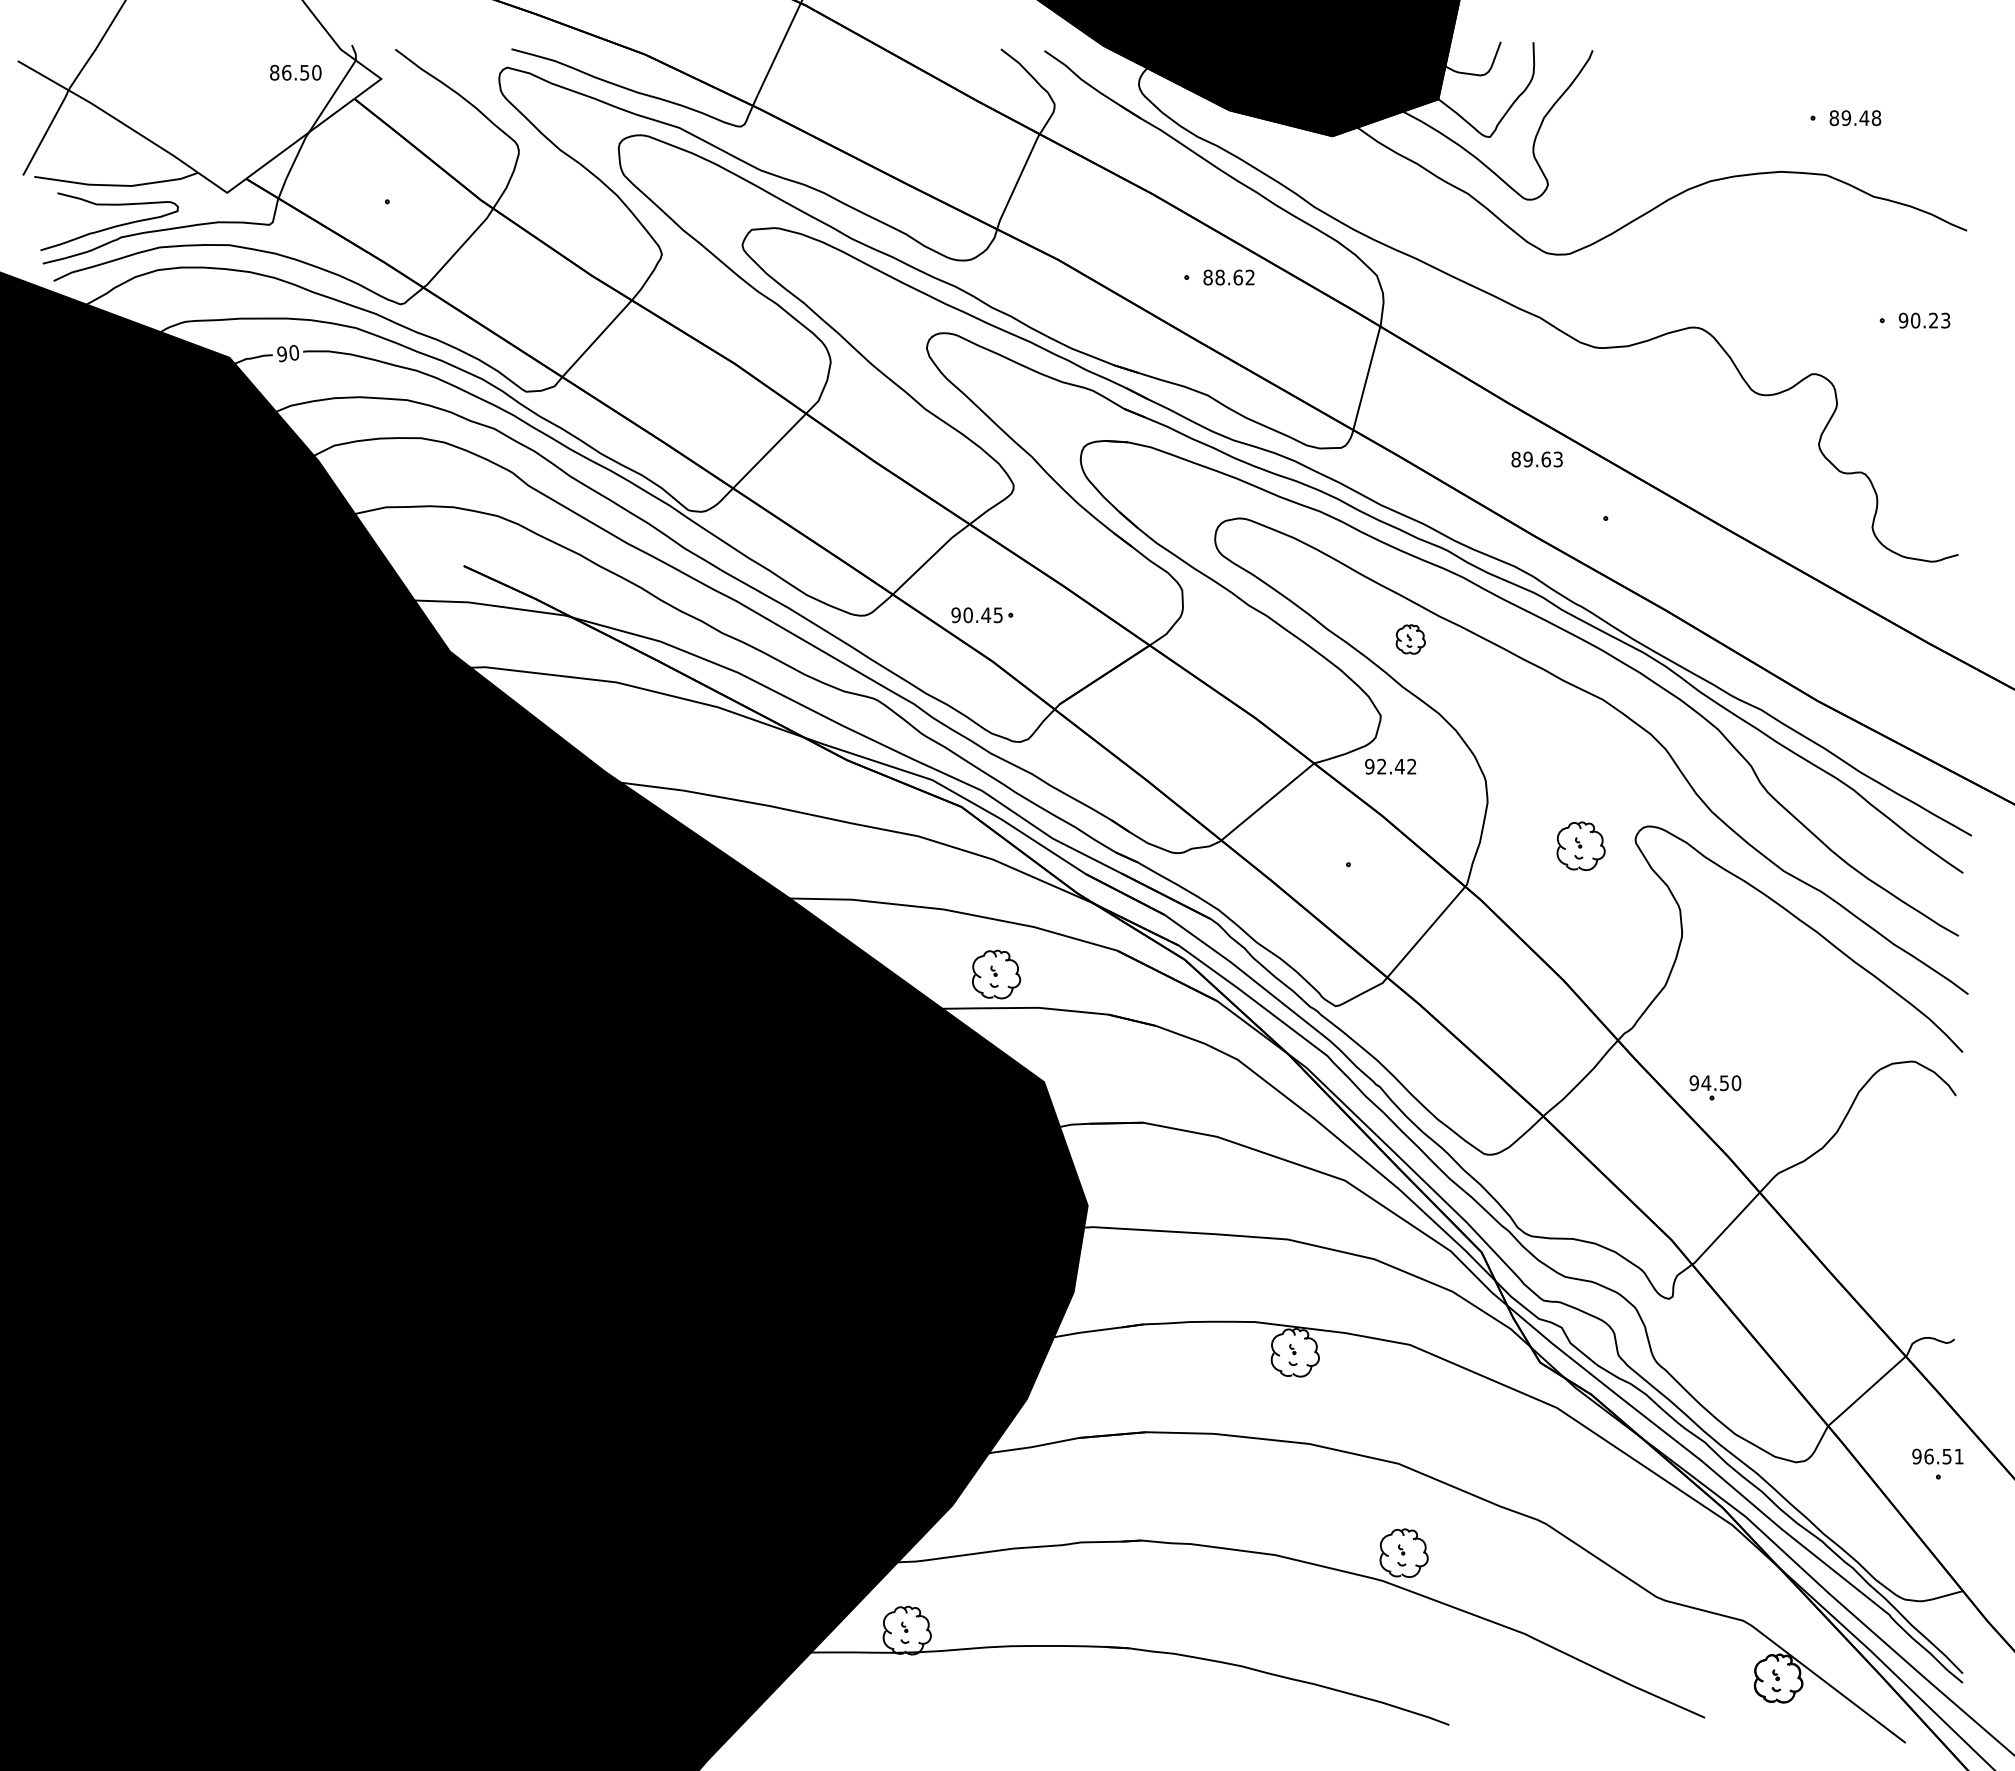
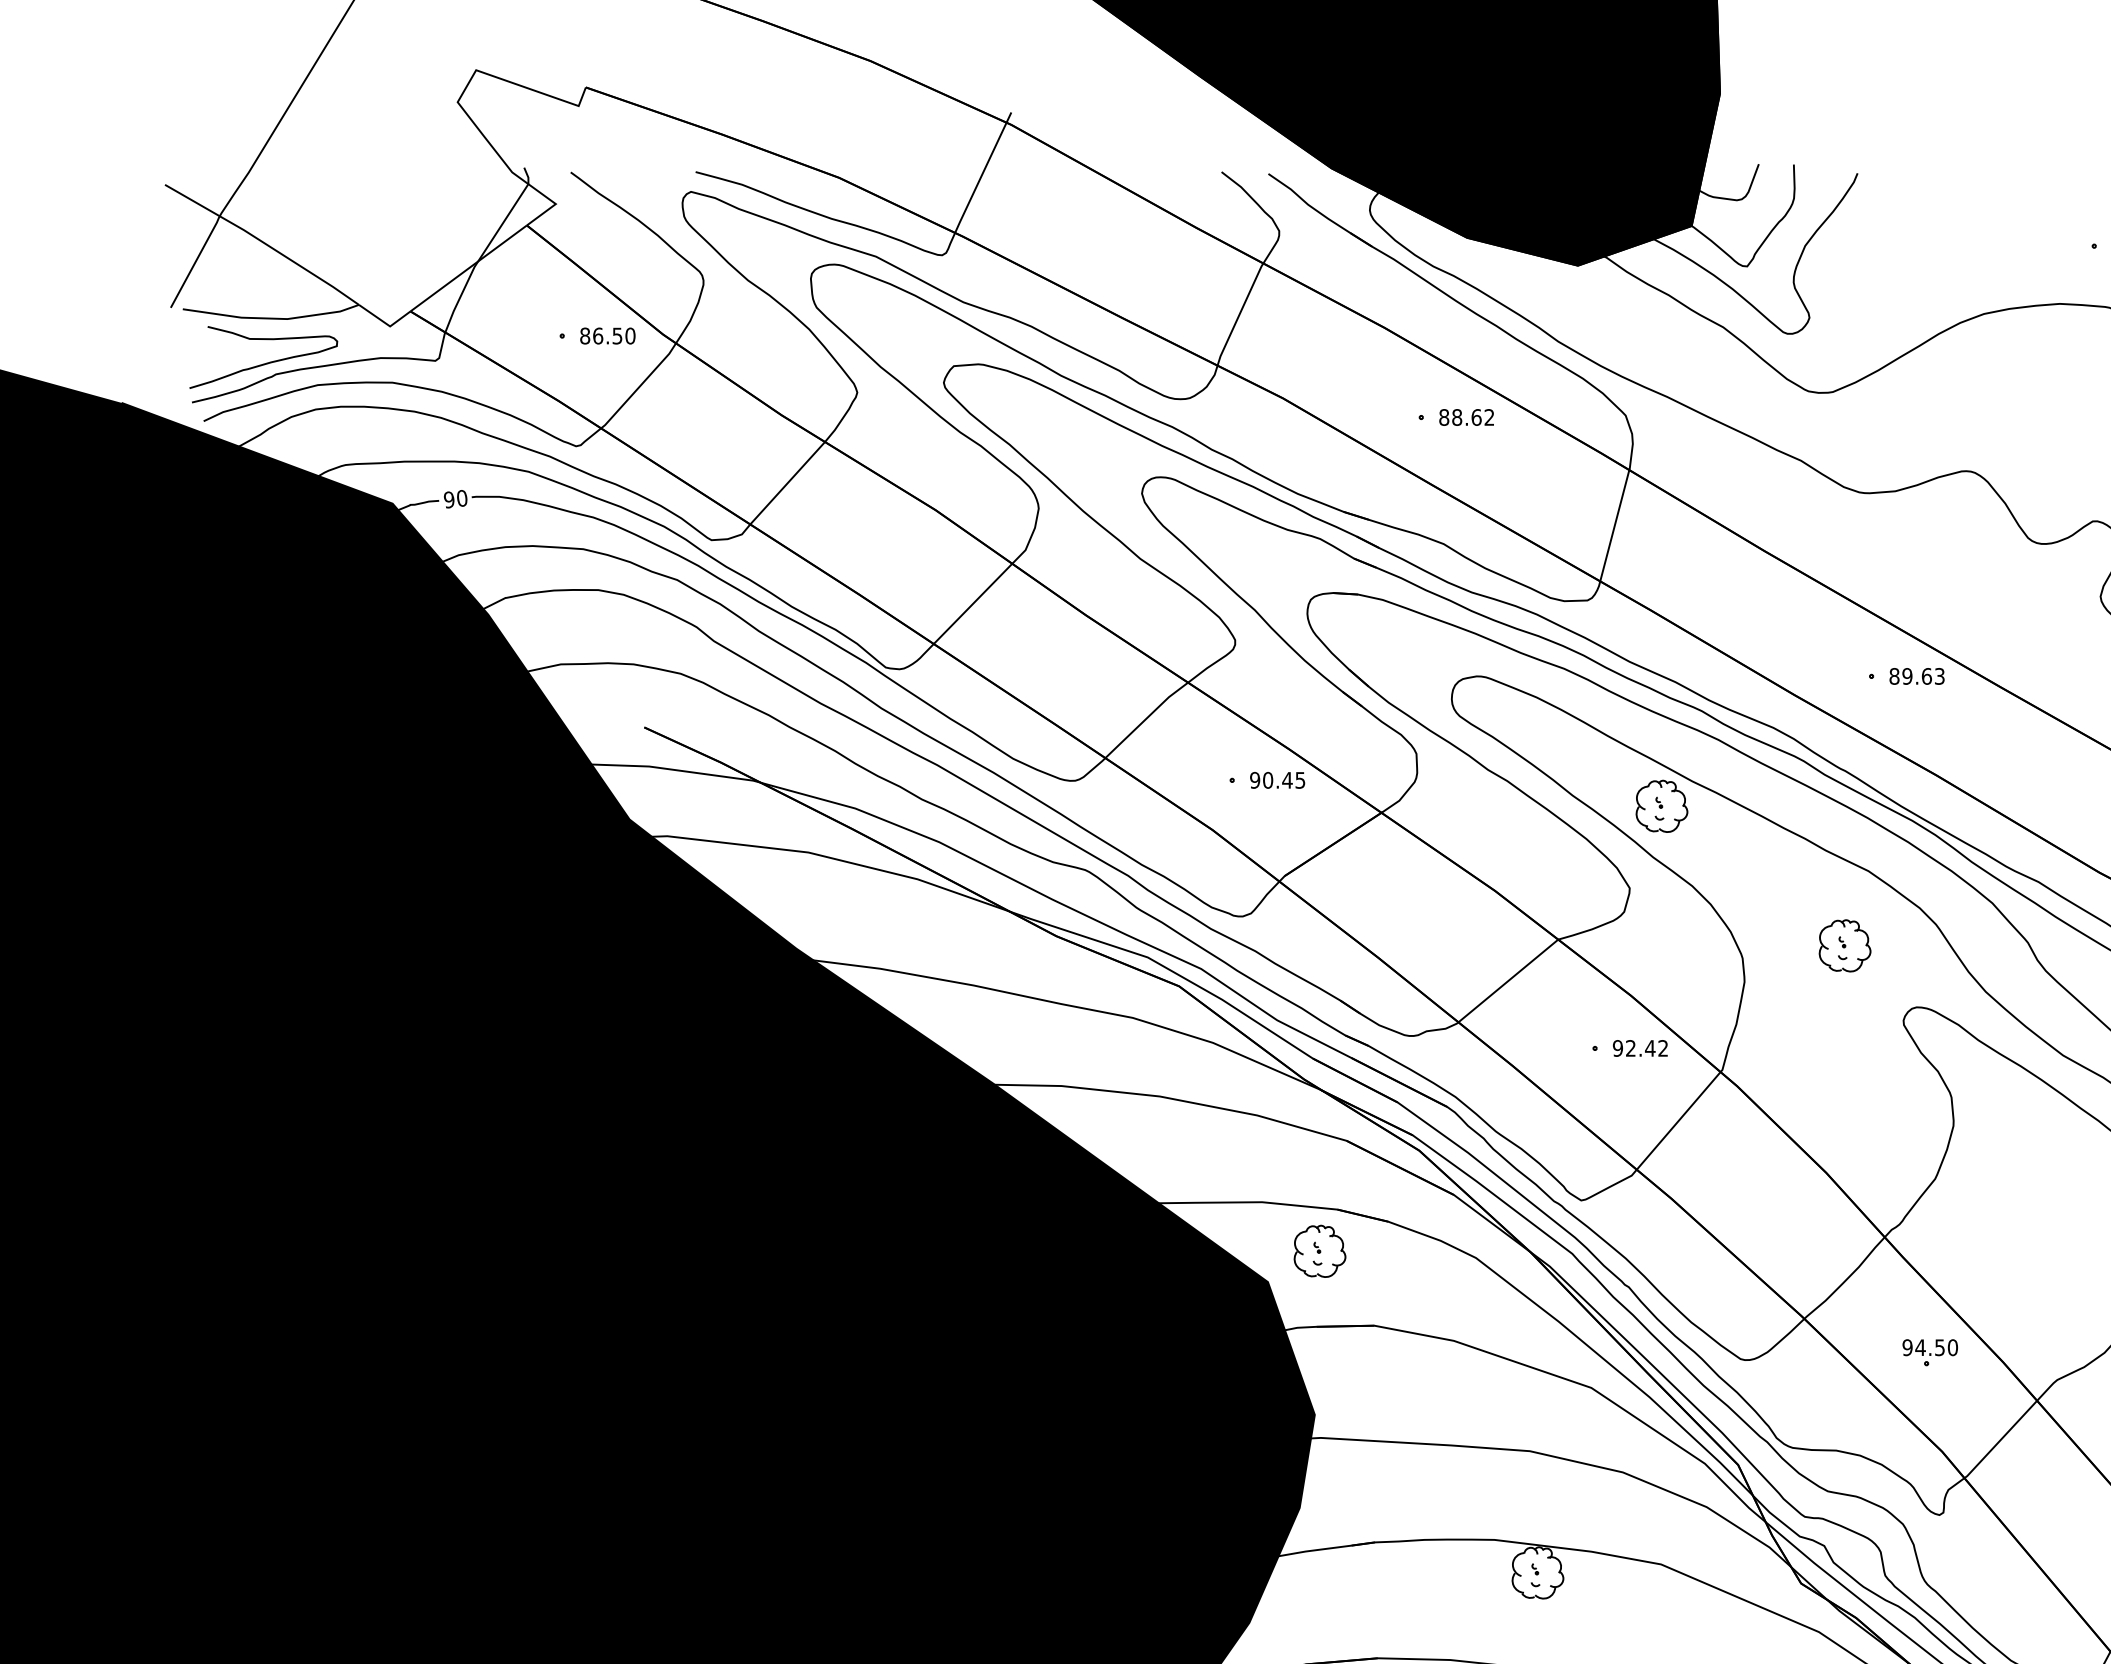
text: (295, 72) -> (607, 335), moved
text: (1536, 459) -> (1916, 676), moved
text: (976, 615) -> (1277, 780), moved
part: (1410, 639) -> (1661, 806), size x1.67
text: (1390, 766) -> (1640, 1048), moved
part: (1580, 846) -> (1844, 946), moved
part: (996, 974) -> (1320, 1251), moved
part: (1715, 1087) -> (1930, 1352), moved

